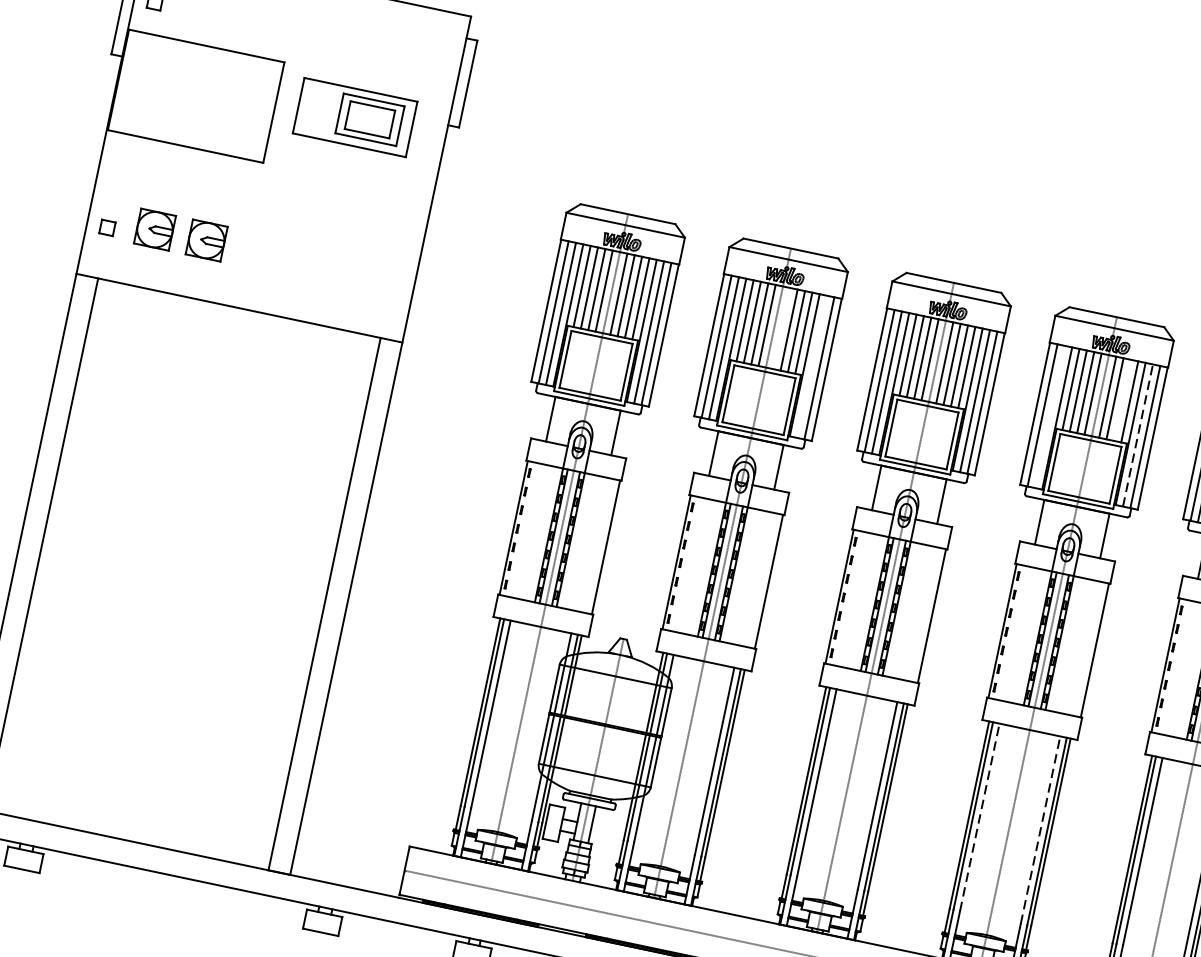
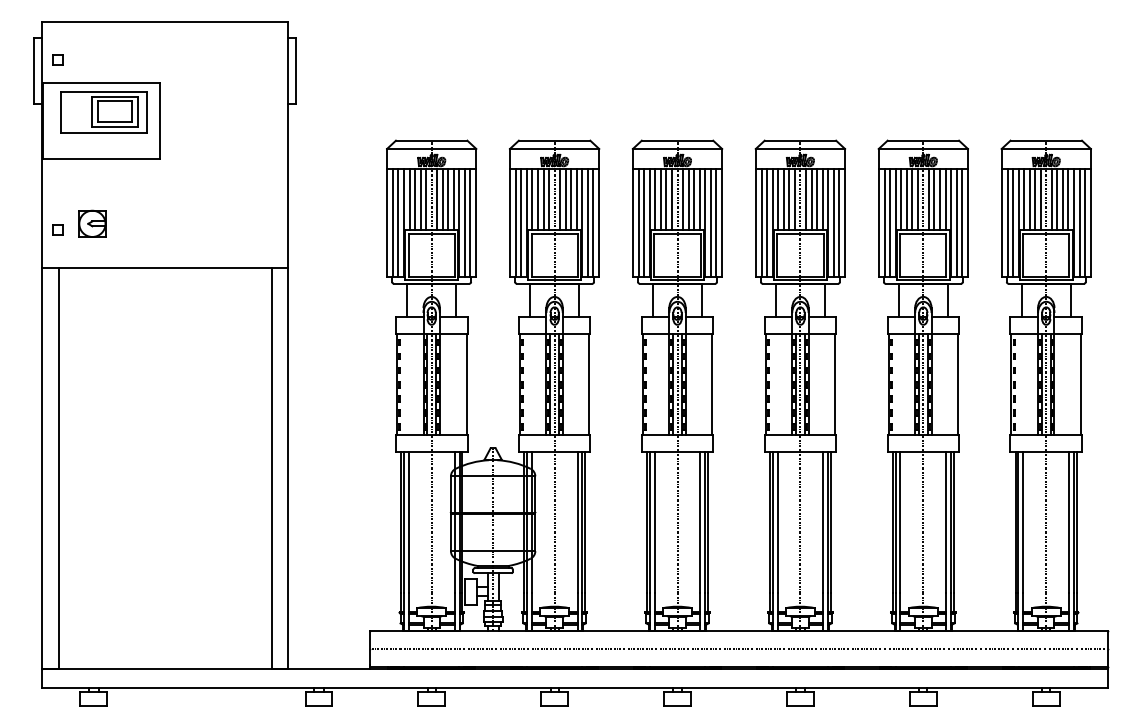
part: (354, 117) -> (103, 112), moved
part: (206, 240) -> (131, 223), removed
line: (782, 328) -> (560, 199), added
line: (811, 366) -> (587, 222), added
line: (1123, 399) -> (817, 199), added
line: (1050, 416) -> (767, 222), added
line: (1137, 434) -> (833, 222), dashed -> solid
line: (979, 817) -> (777, 522), dashed -> solid
line: (1040, 829) -> (823, 522), dashed -> solid

